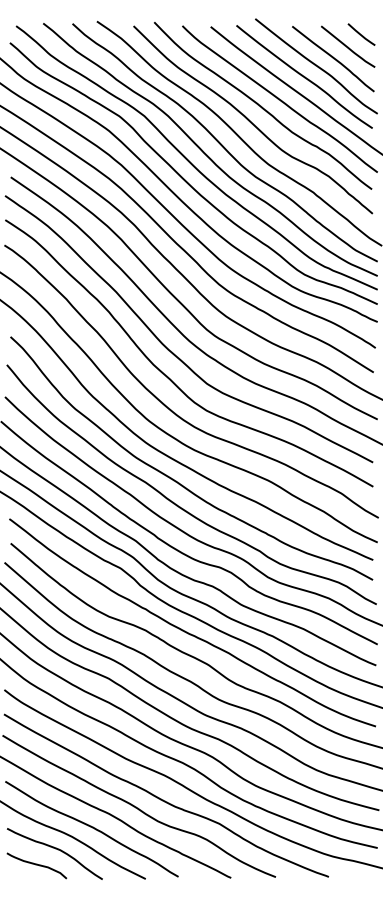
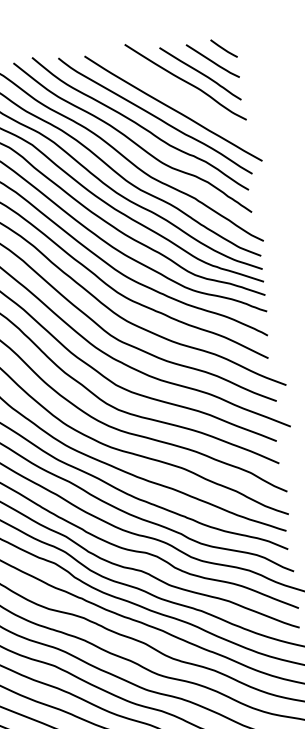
curve: (304, 76) -> (175, 92), removed

